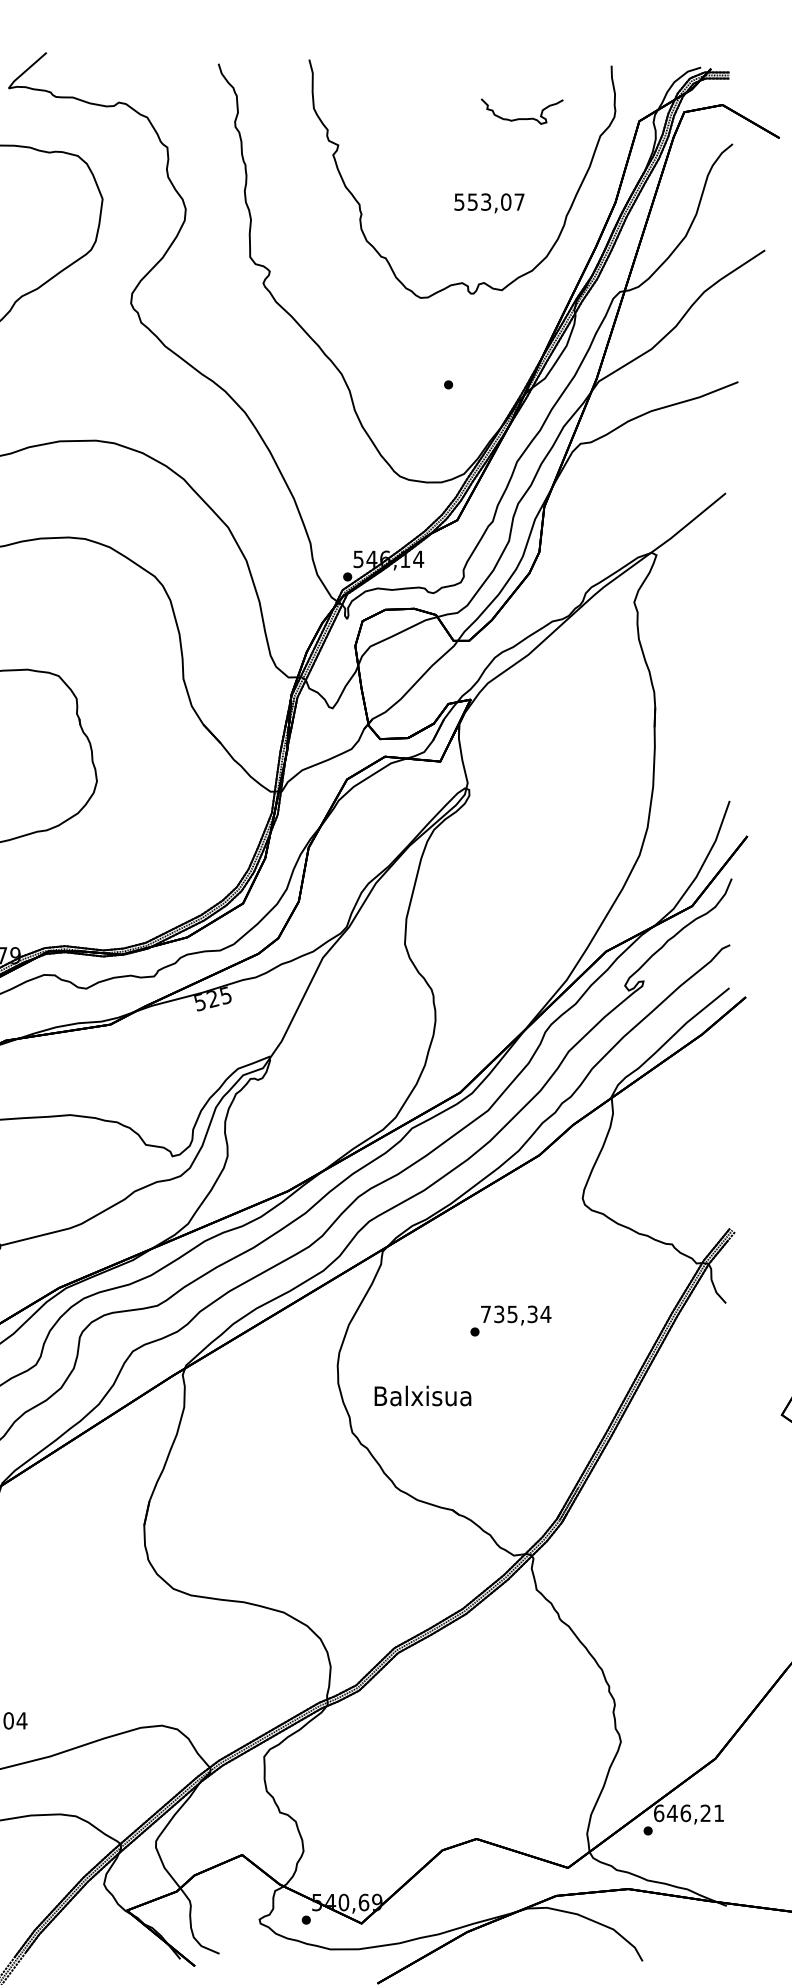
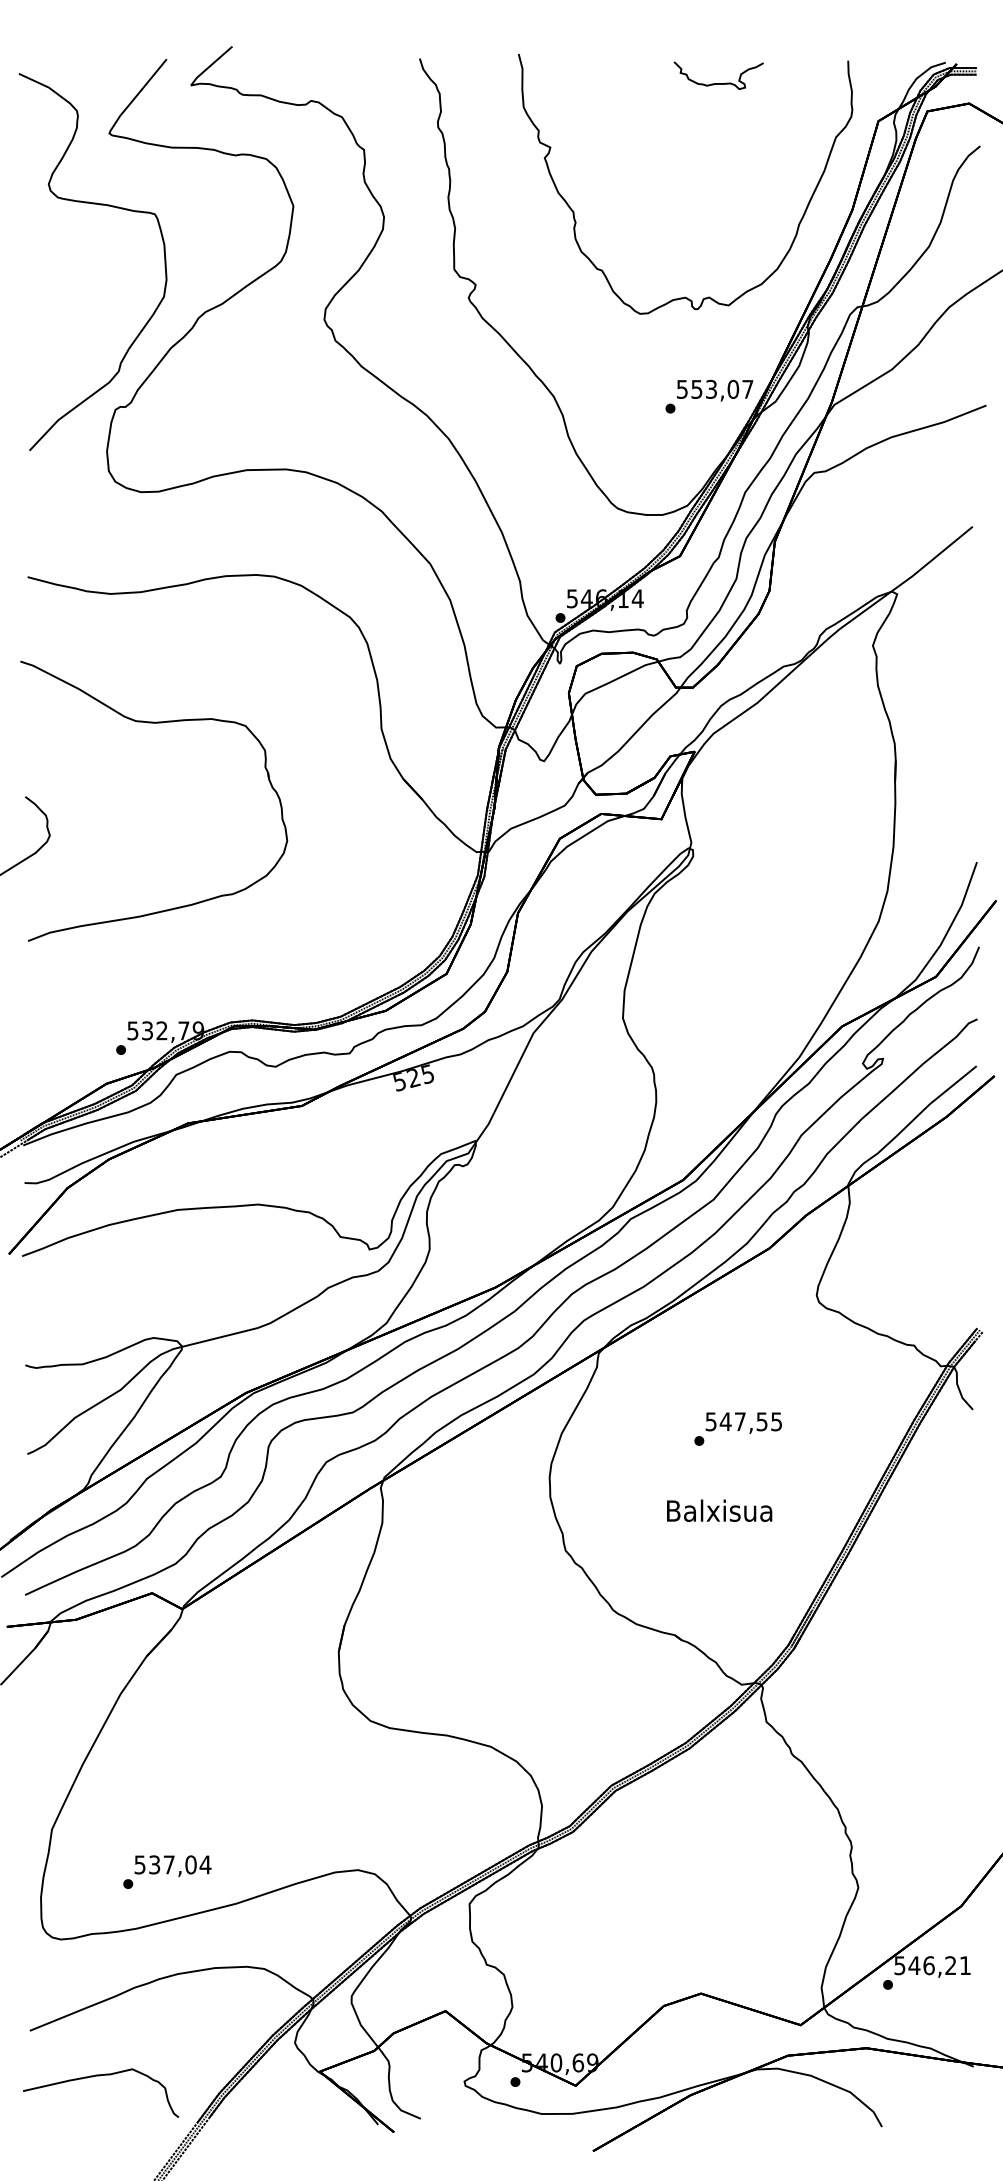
curve: (521, 118) -> (718, 83), moved
text: (489, 203) -> (715, 390), moved
text: (515, 1314) -> (743, 1421), 735,34 -> 547,55
text: (422, 1395) -> (719, 1510), moved
text: (658, 1813) -> (899, 1965), 646,21 -> 546,21

